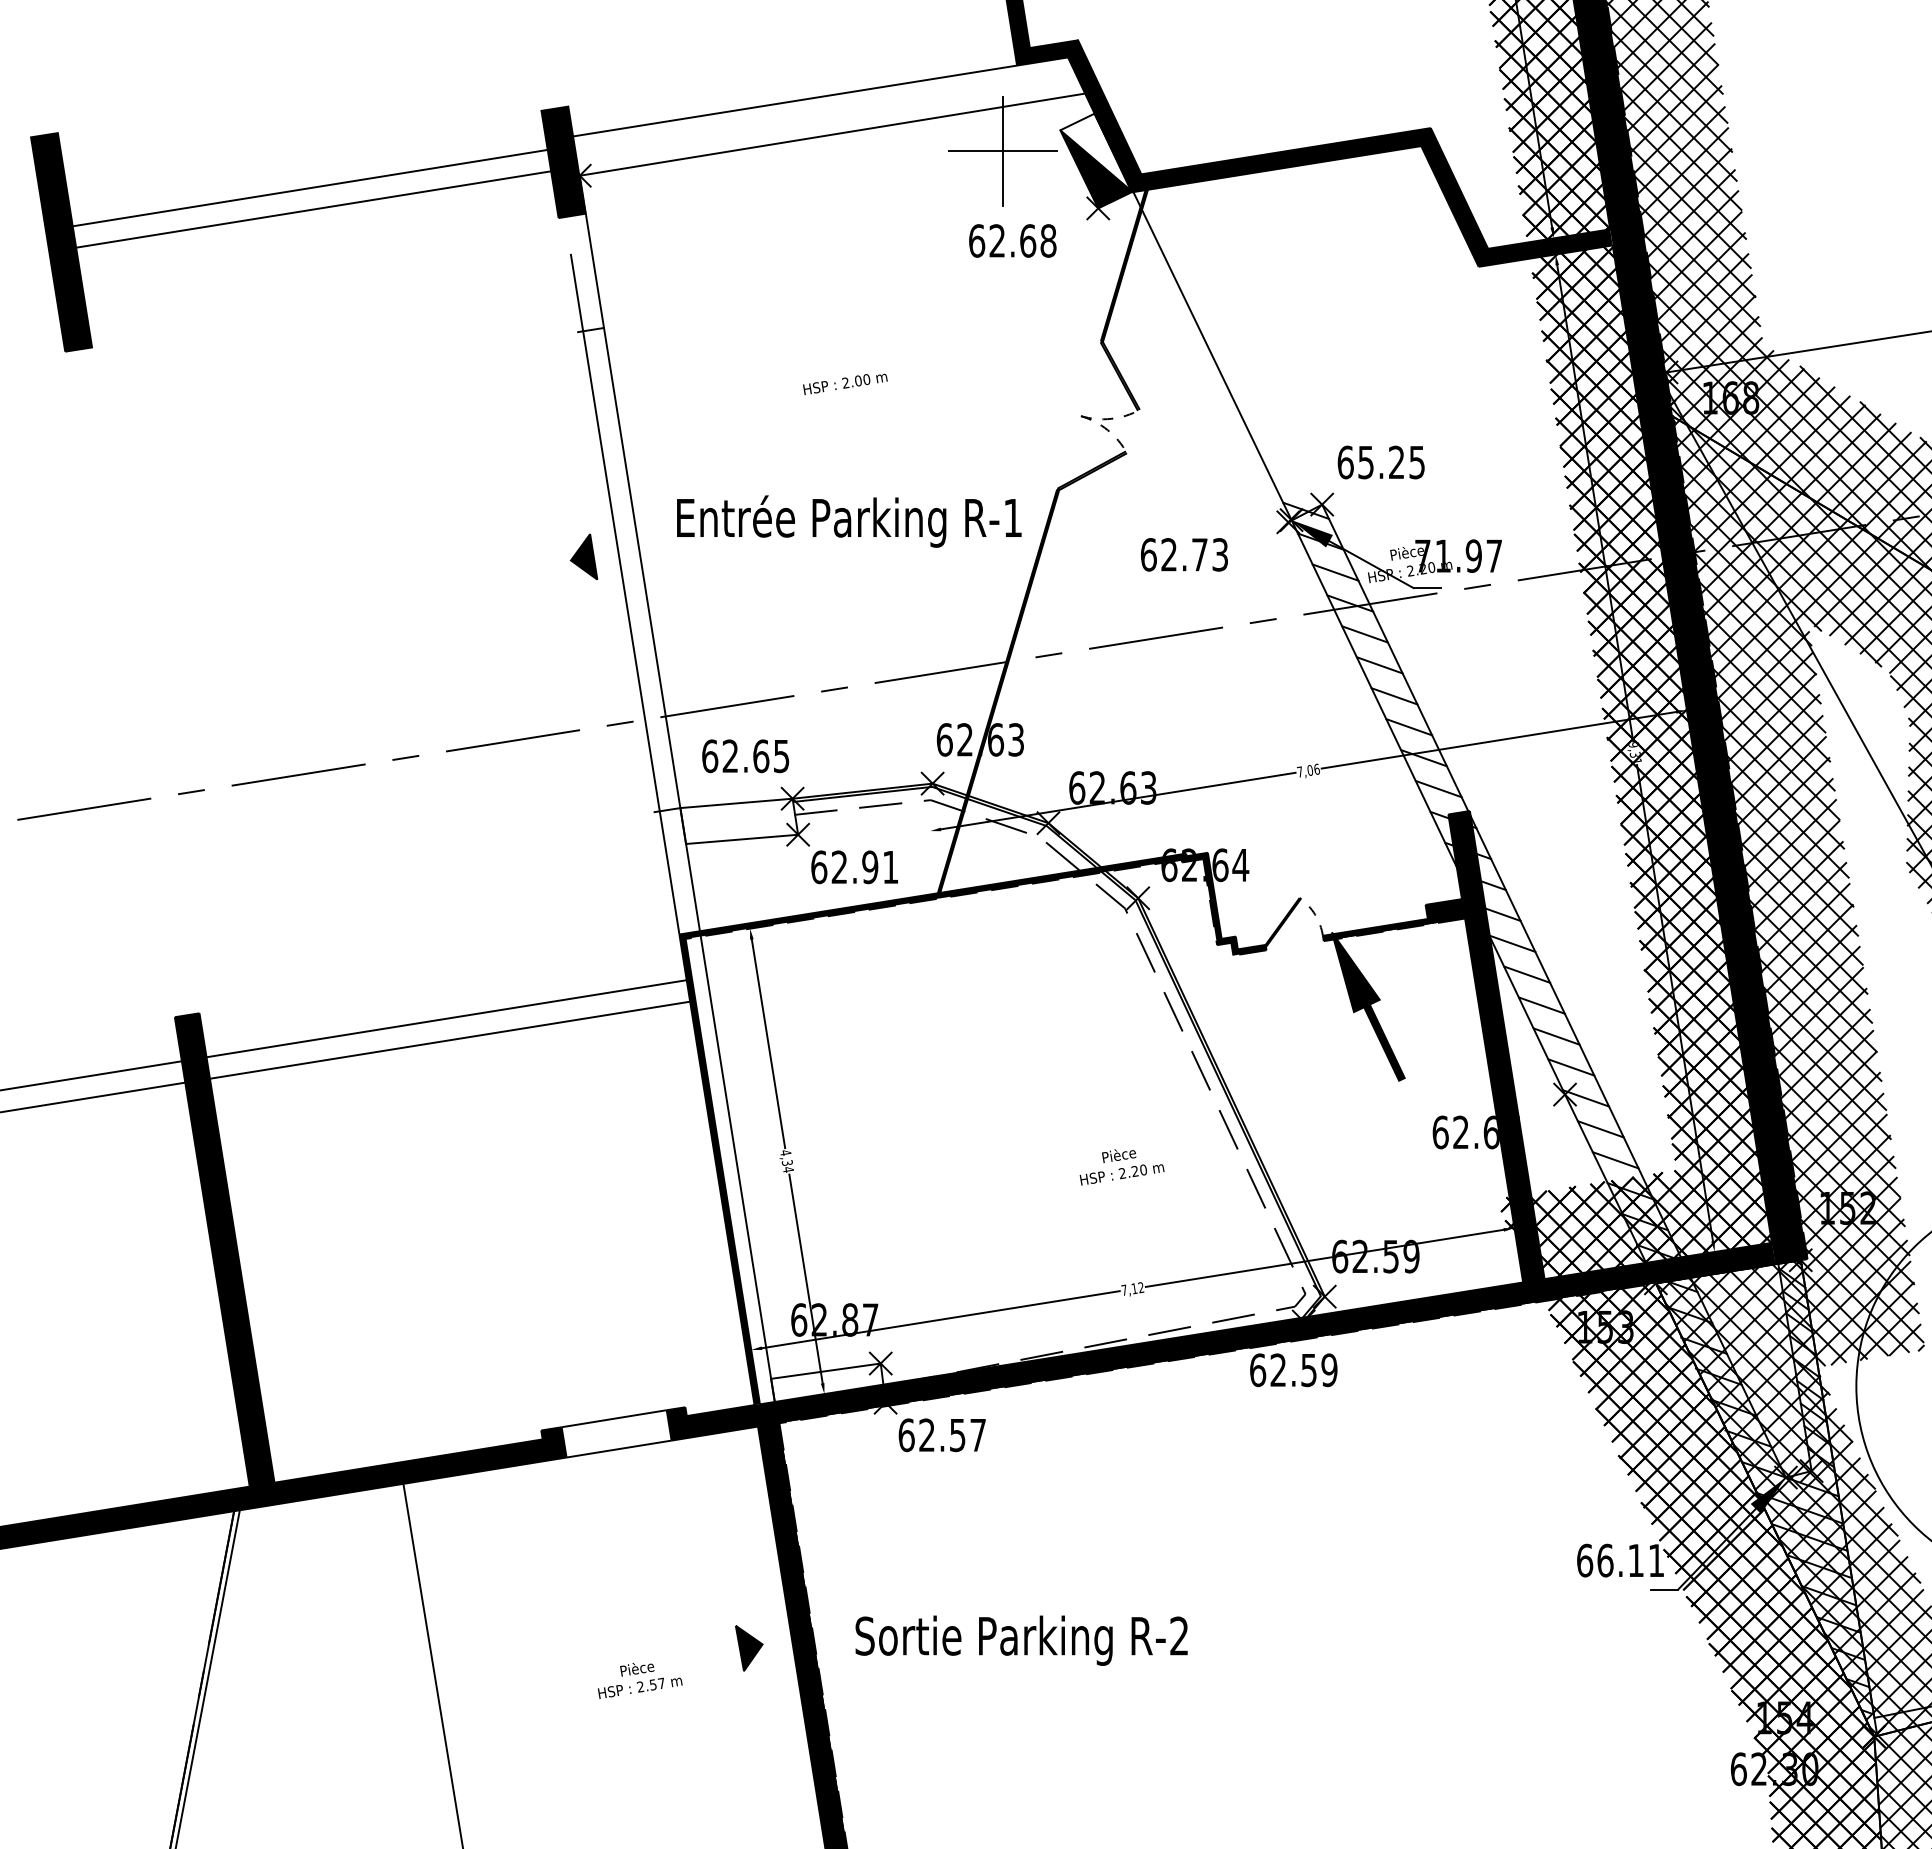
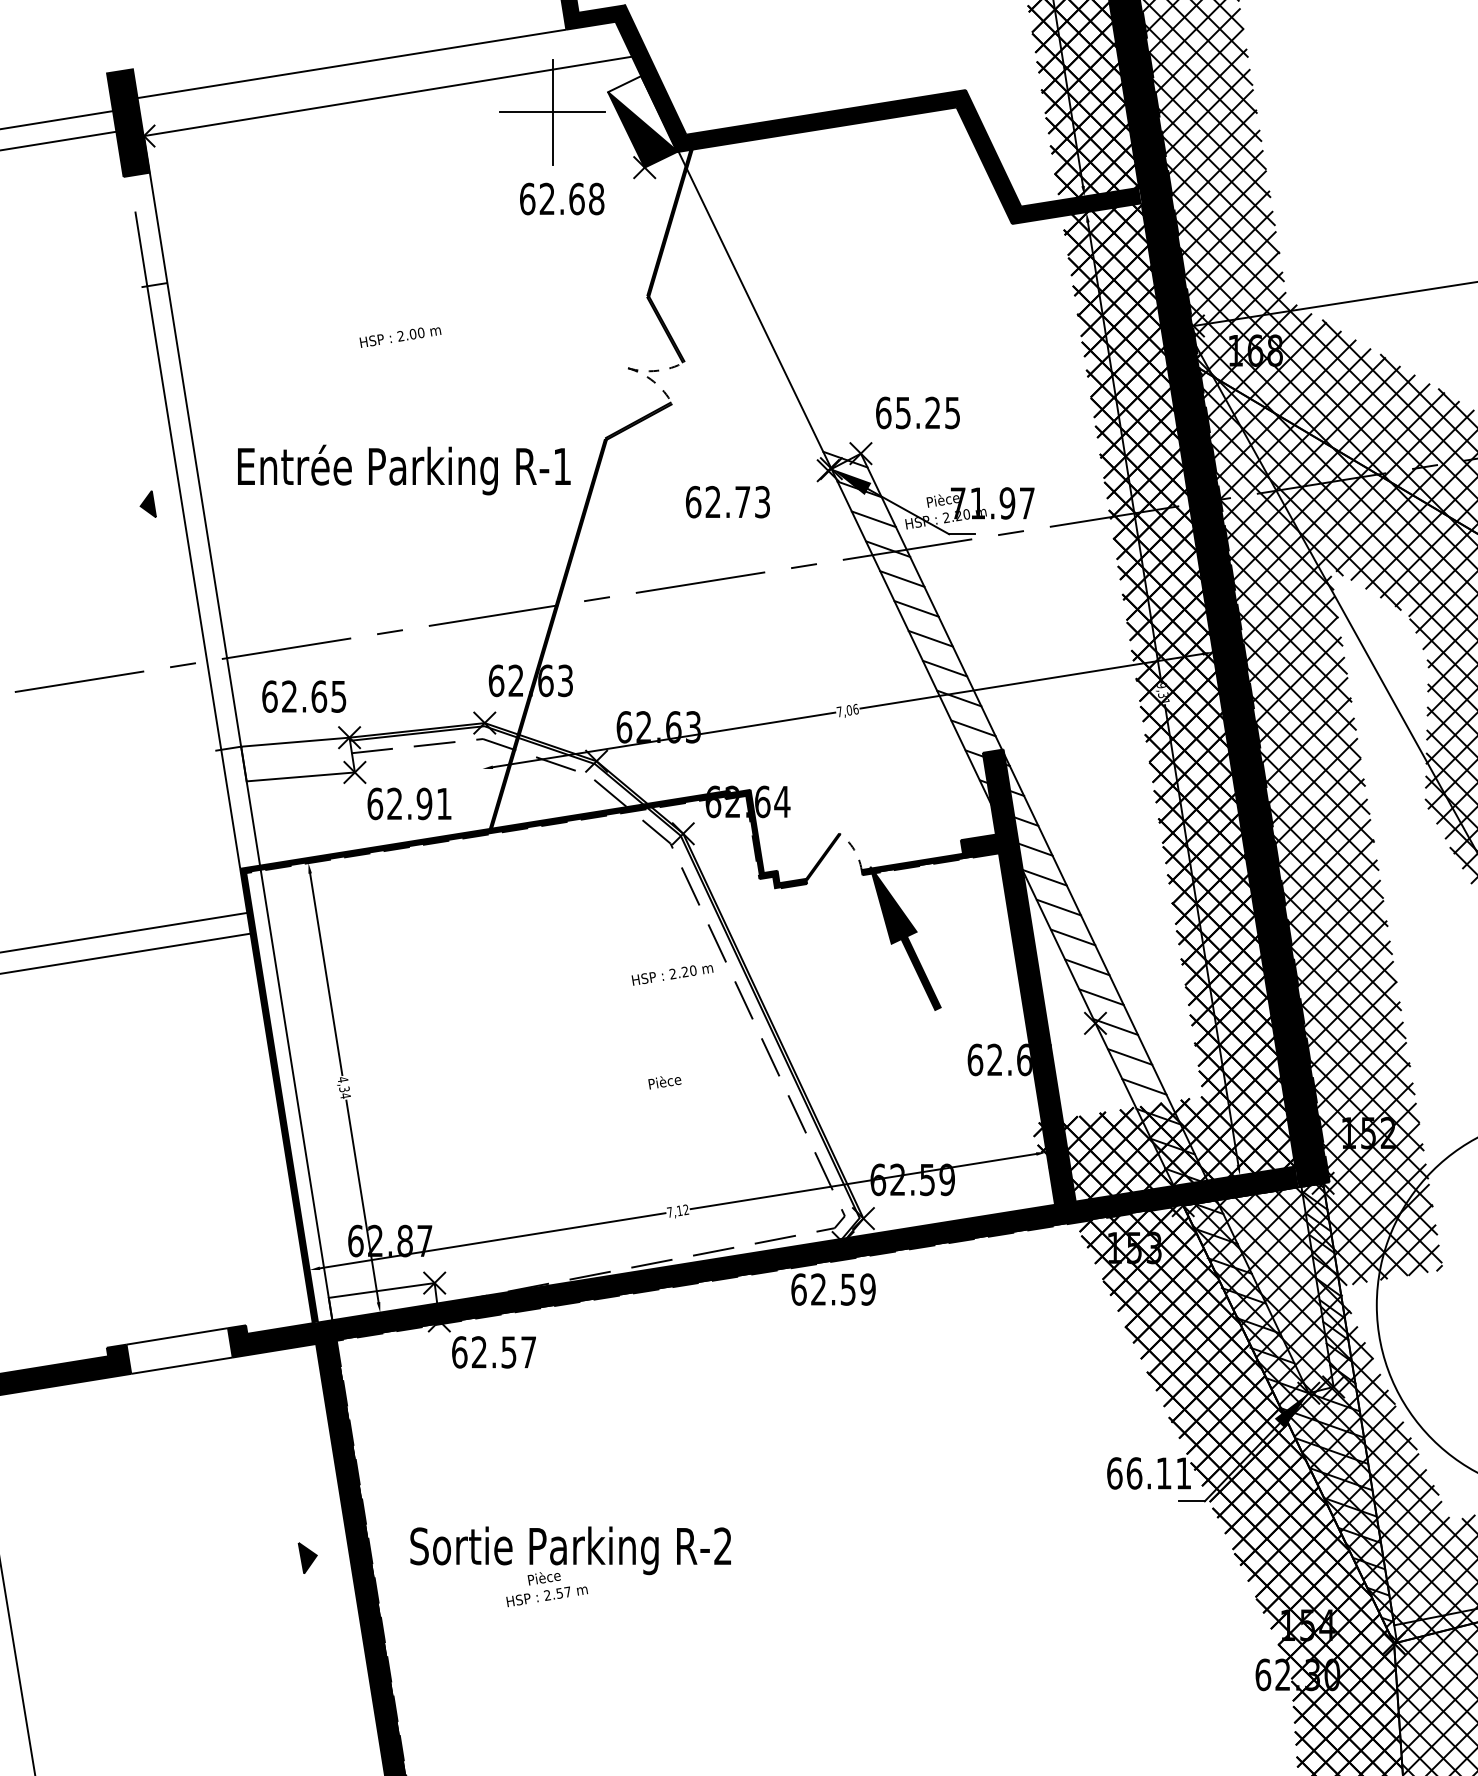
part: (584, 556) -> (148, 503), size x0.6
text: (1121, 1174) -> (671, 975), moved
part: (749, 1648) -> (307, 1558), size x0.7
text: (640, 1680) -> (547, 1589), moved

